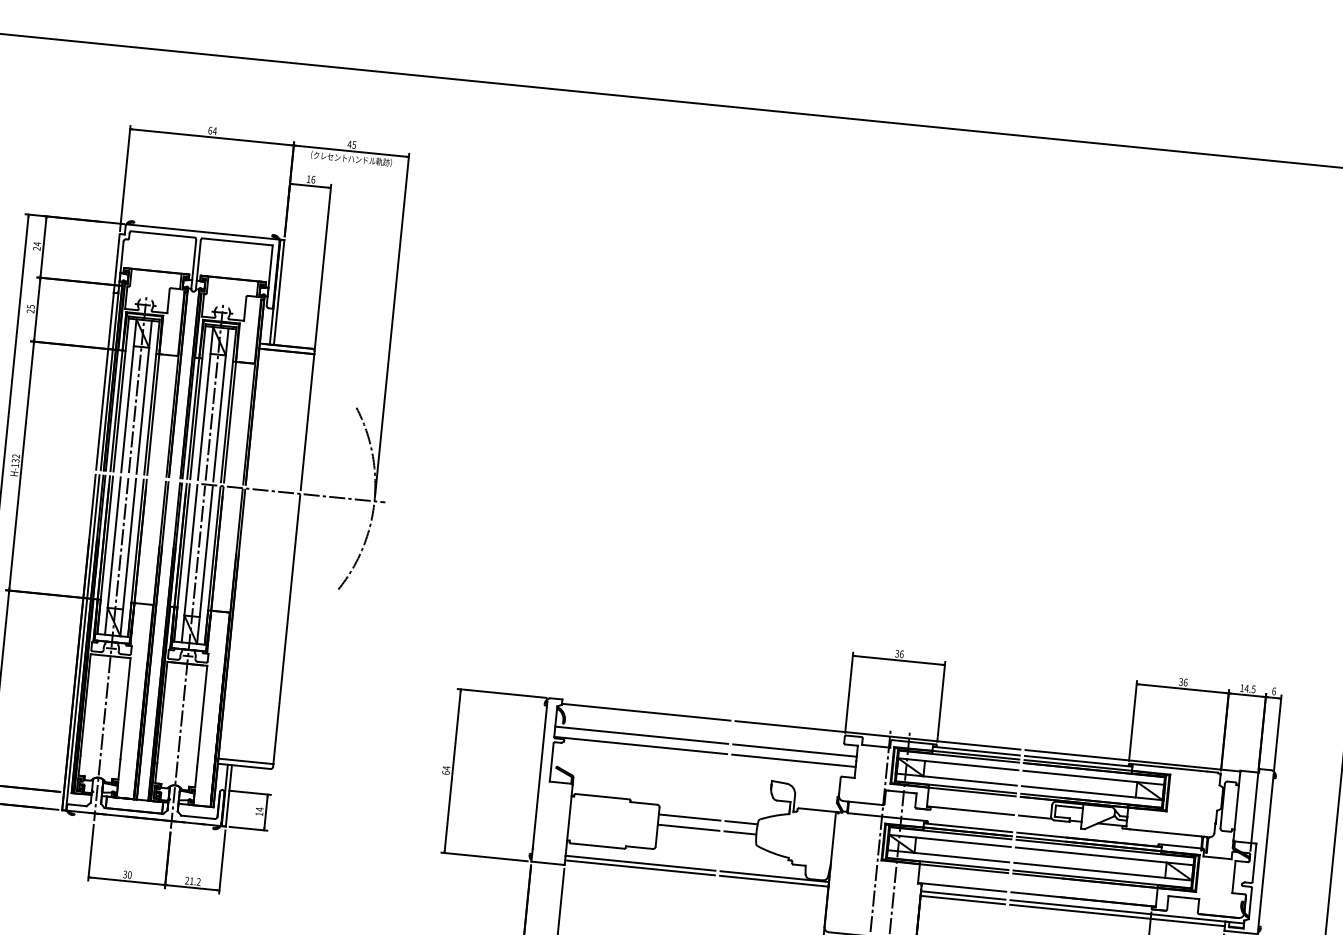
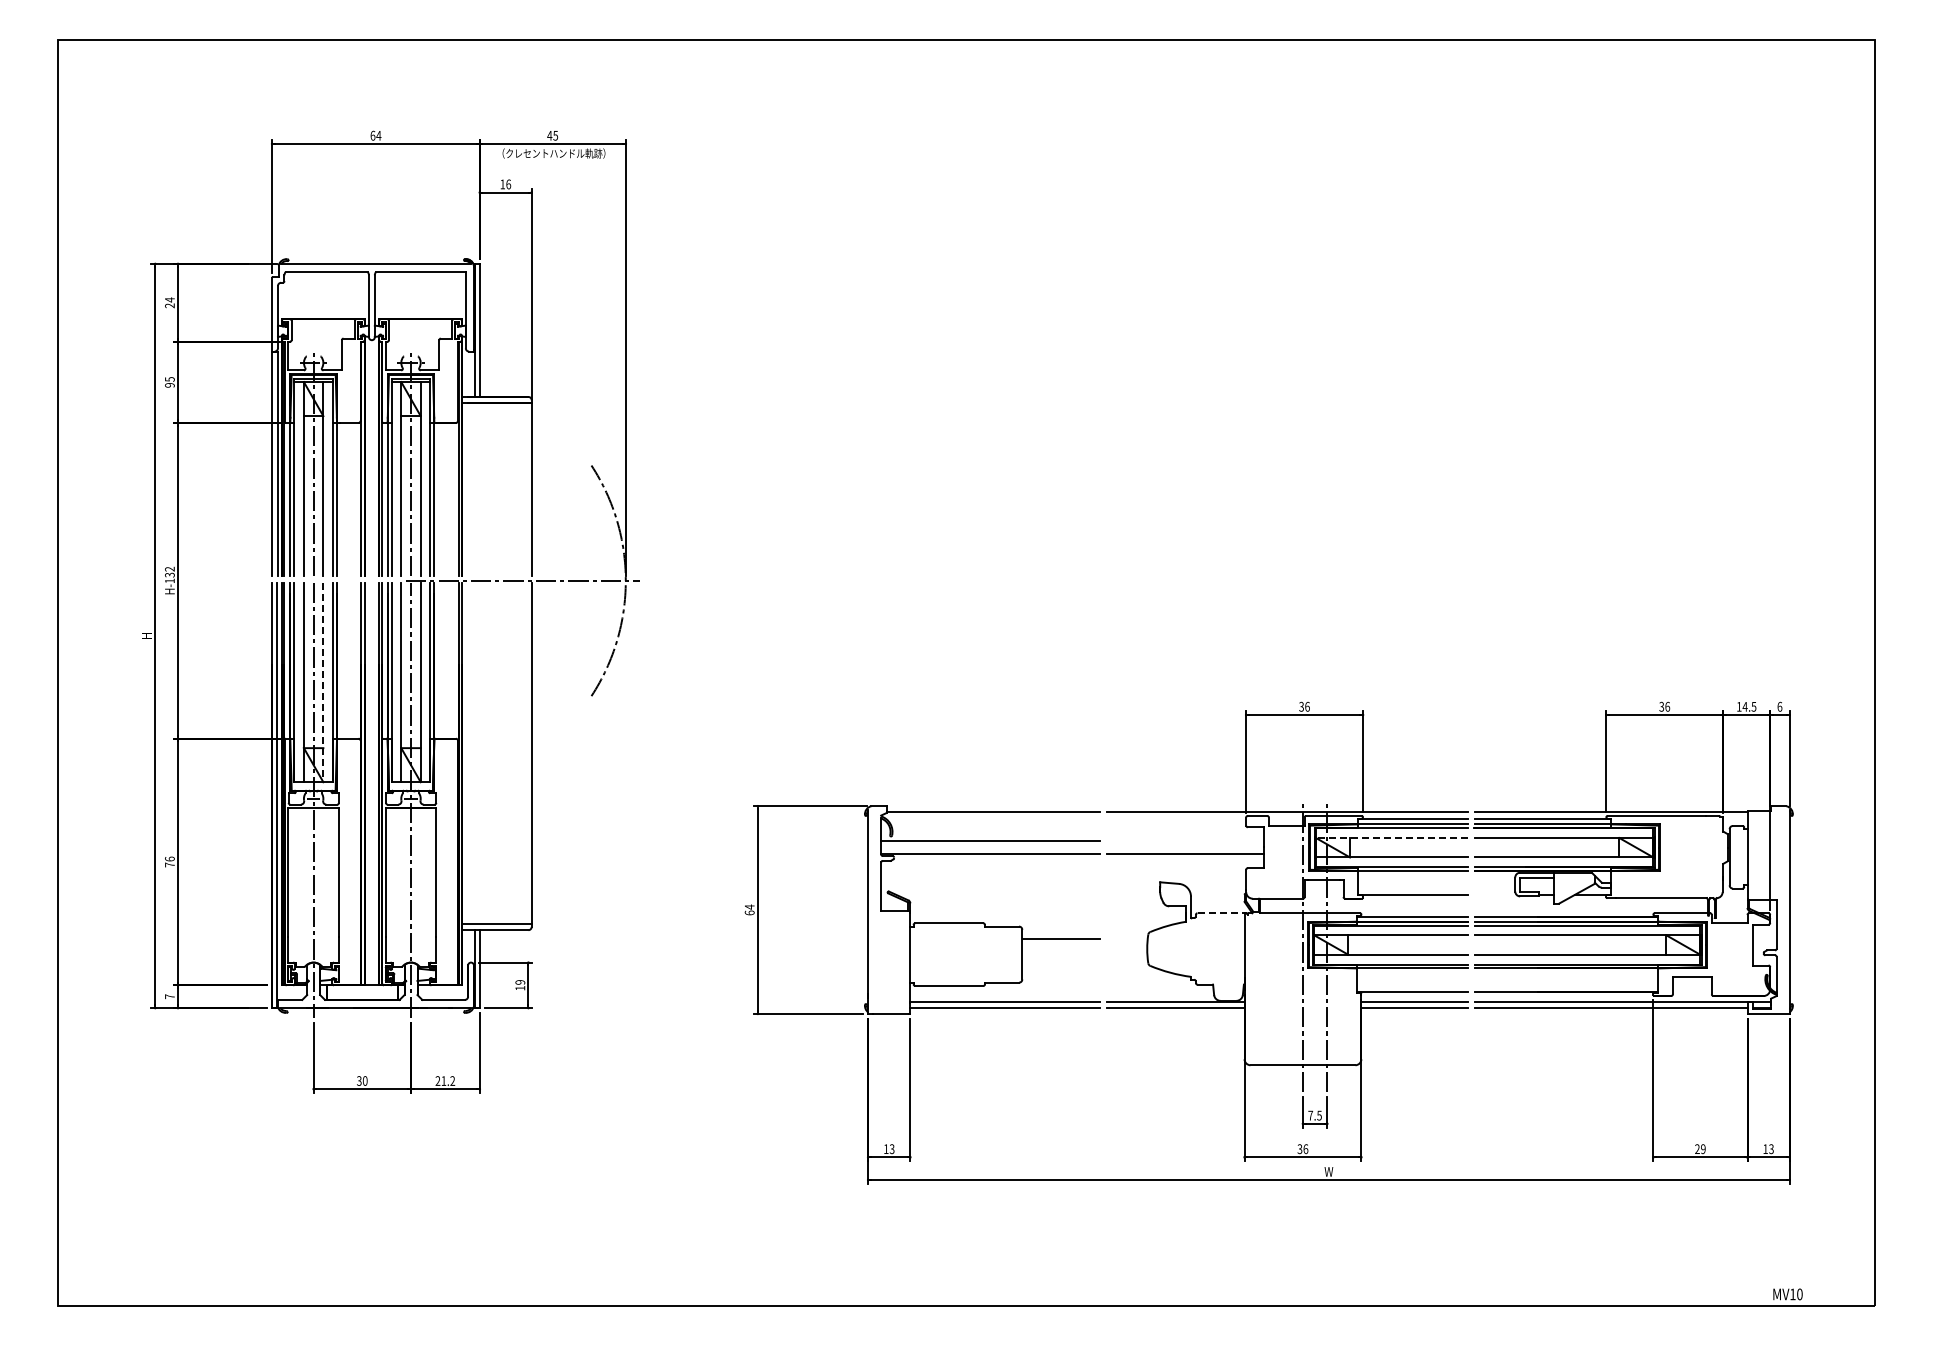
text: (30, 311) -> (169, 385), 25 -> 95
line: (128, 557) -> (323, 682), solid -> dashed
line: (794, 750) -> (1184, 841), removed
line: (957, 764) -> (1391, 838), solid -> dashed
text: (260, 808) -> (520, 981), 14 -> 19
line: (817, 810) -> (1221, 913), solid -> dashed
line: (1035, 816) -> (1495, 894), removed
line: (740, 822) -> (1126, 938), removed
line: (688, 827) -> (1061, 951), removed
line: (739, 832) -> (1126, 951), removed

